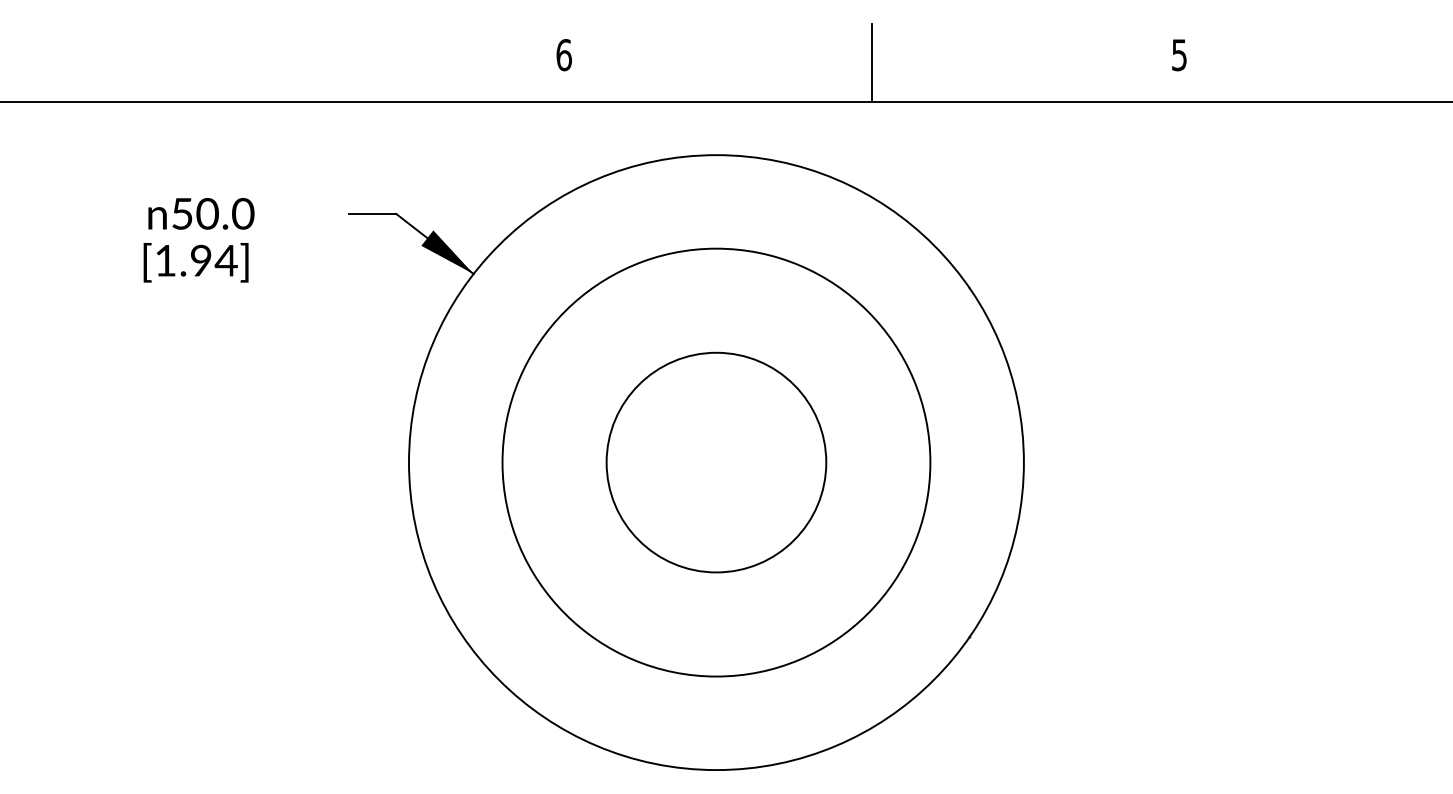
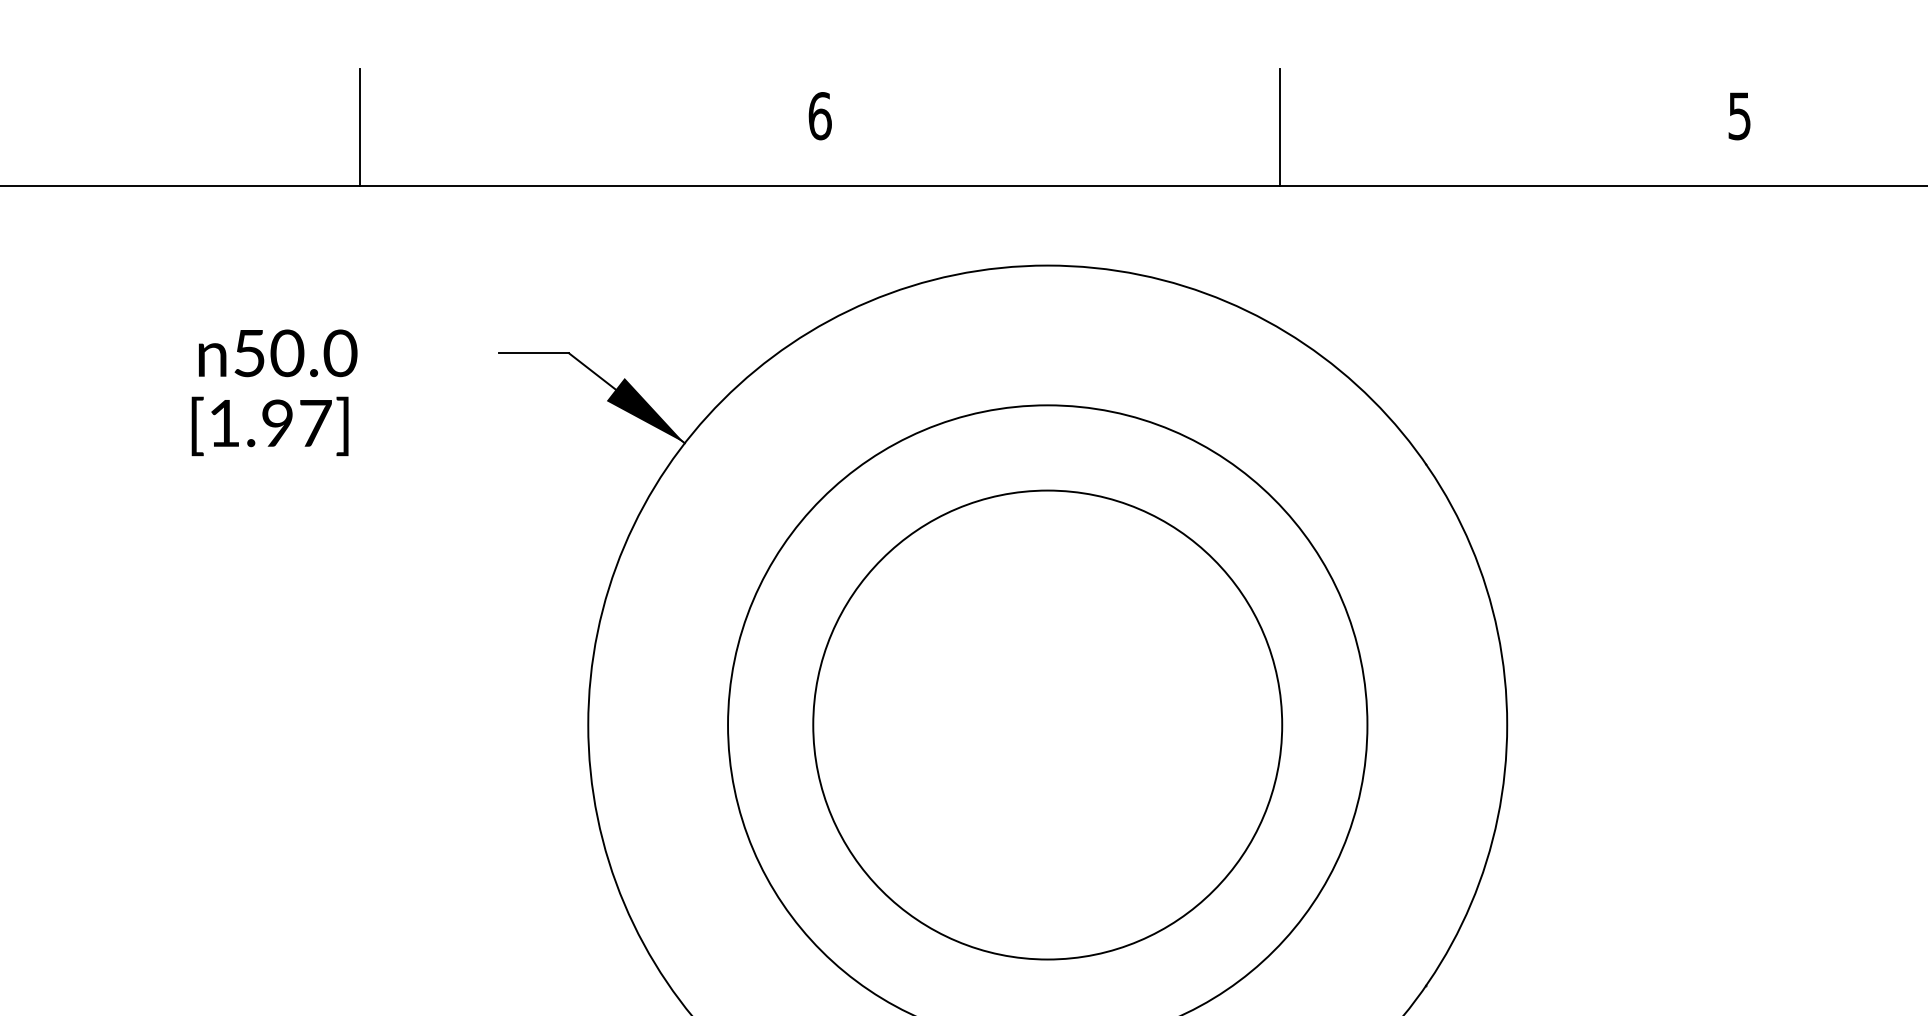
line: (256, 62) -> (360, 127), added
text: (225, 260) -> (314, 423), [1.94] -> [1.97]
circle: (716, 462) -> (1047, 724), size x1.43

